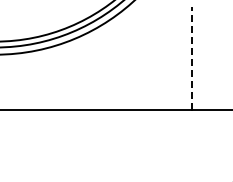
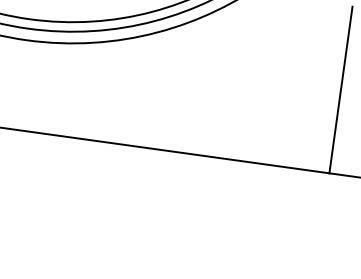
line: (191, 58) -> (340, 90), dashed -> solid

